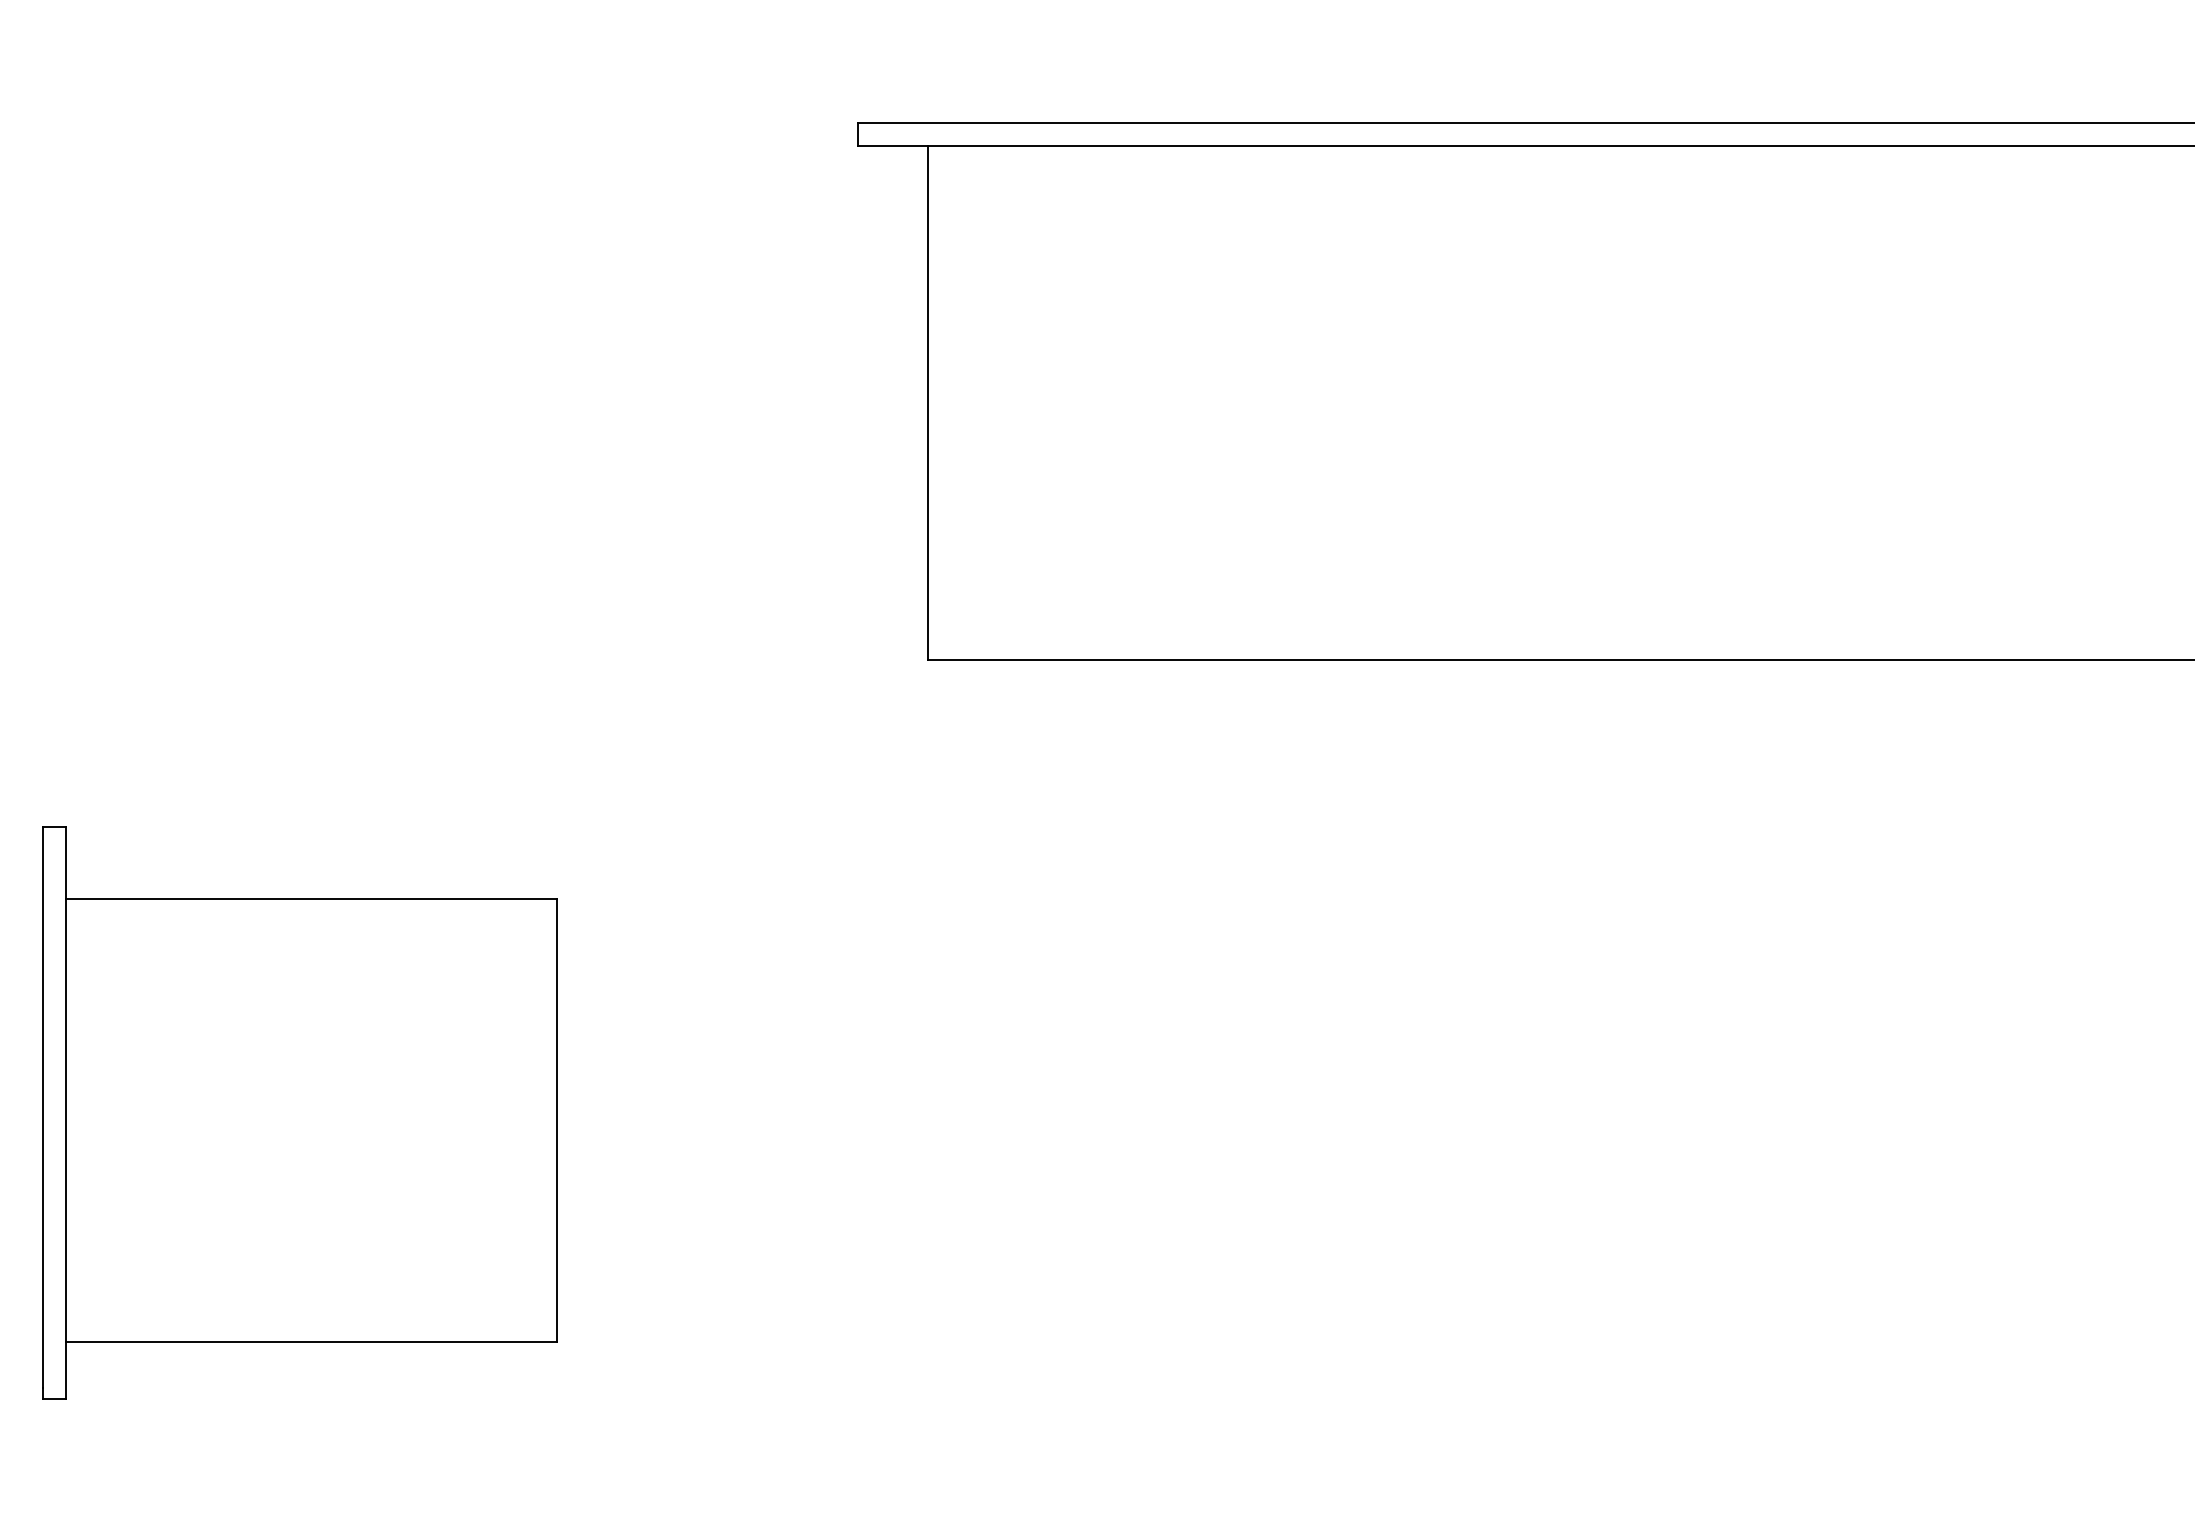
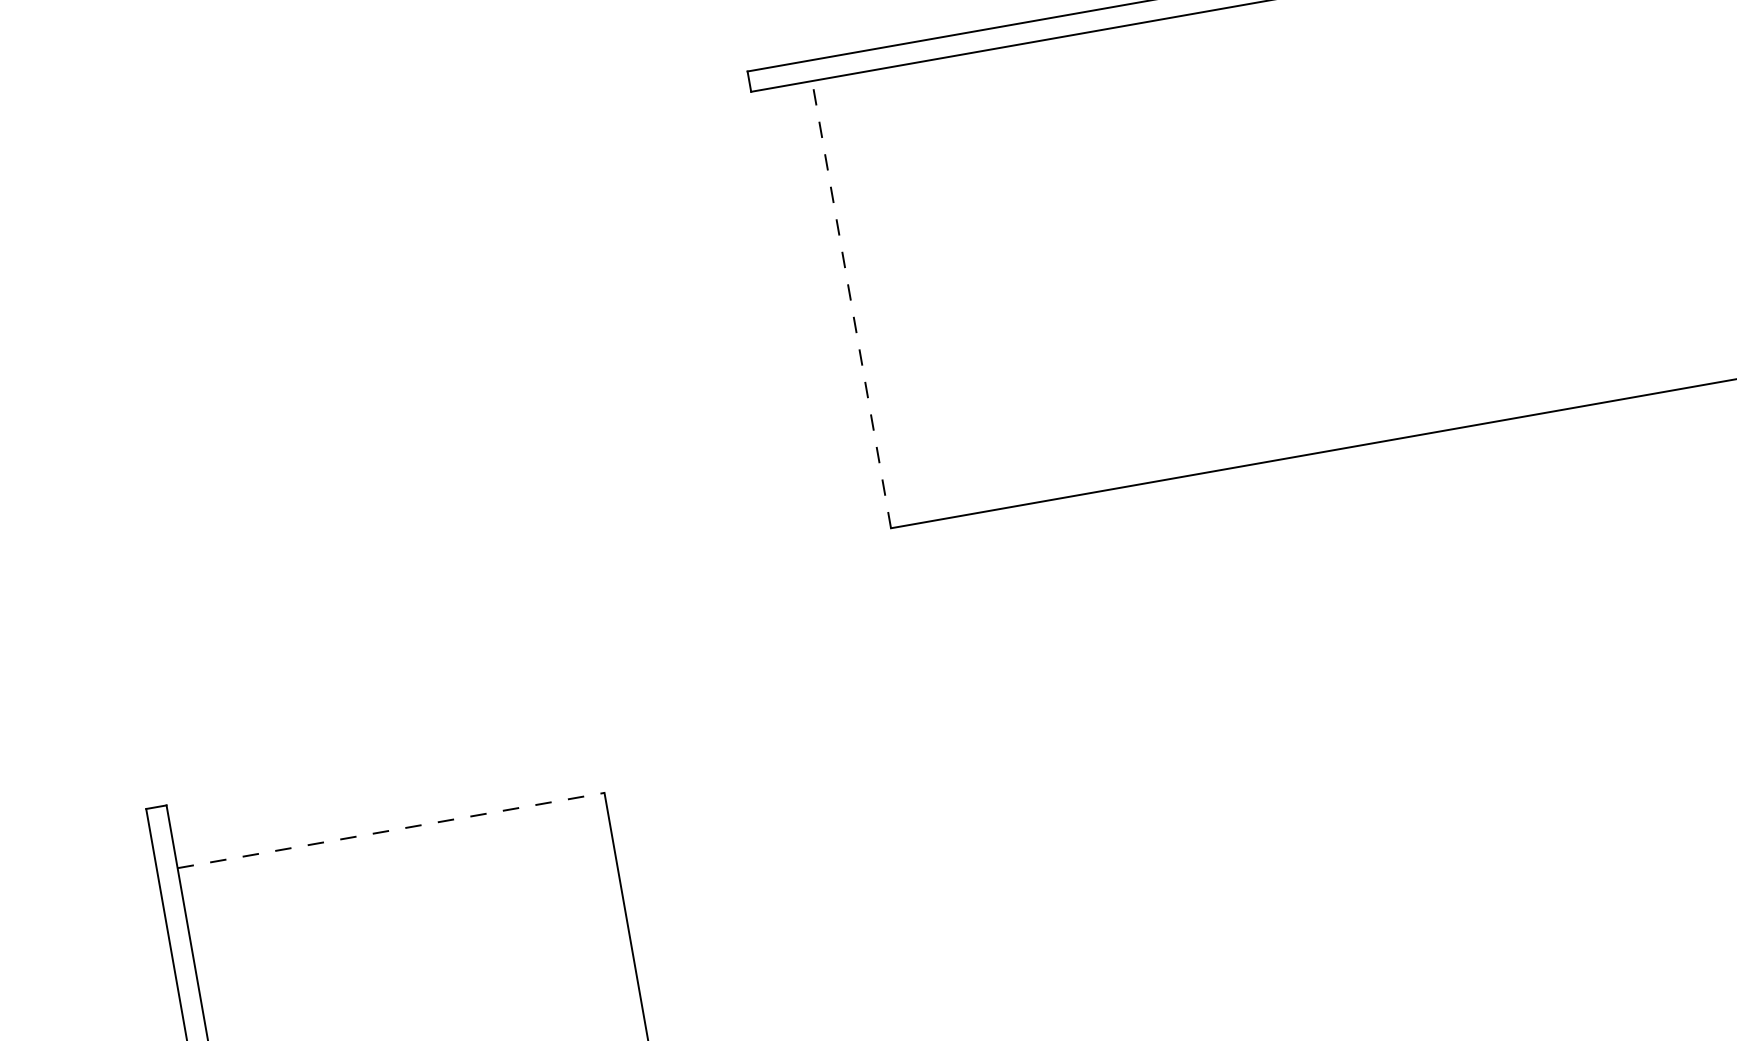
line: (928, 402) -> (851, 304), solid -> dashed
line: (311, 898) -> (391, 830), solid -> dashed

